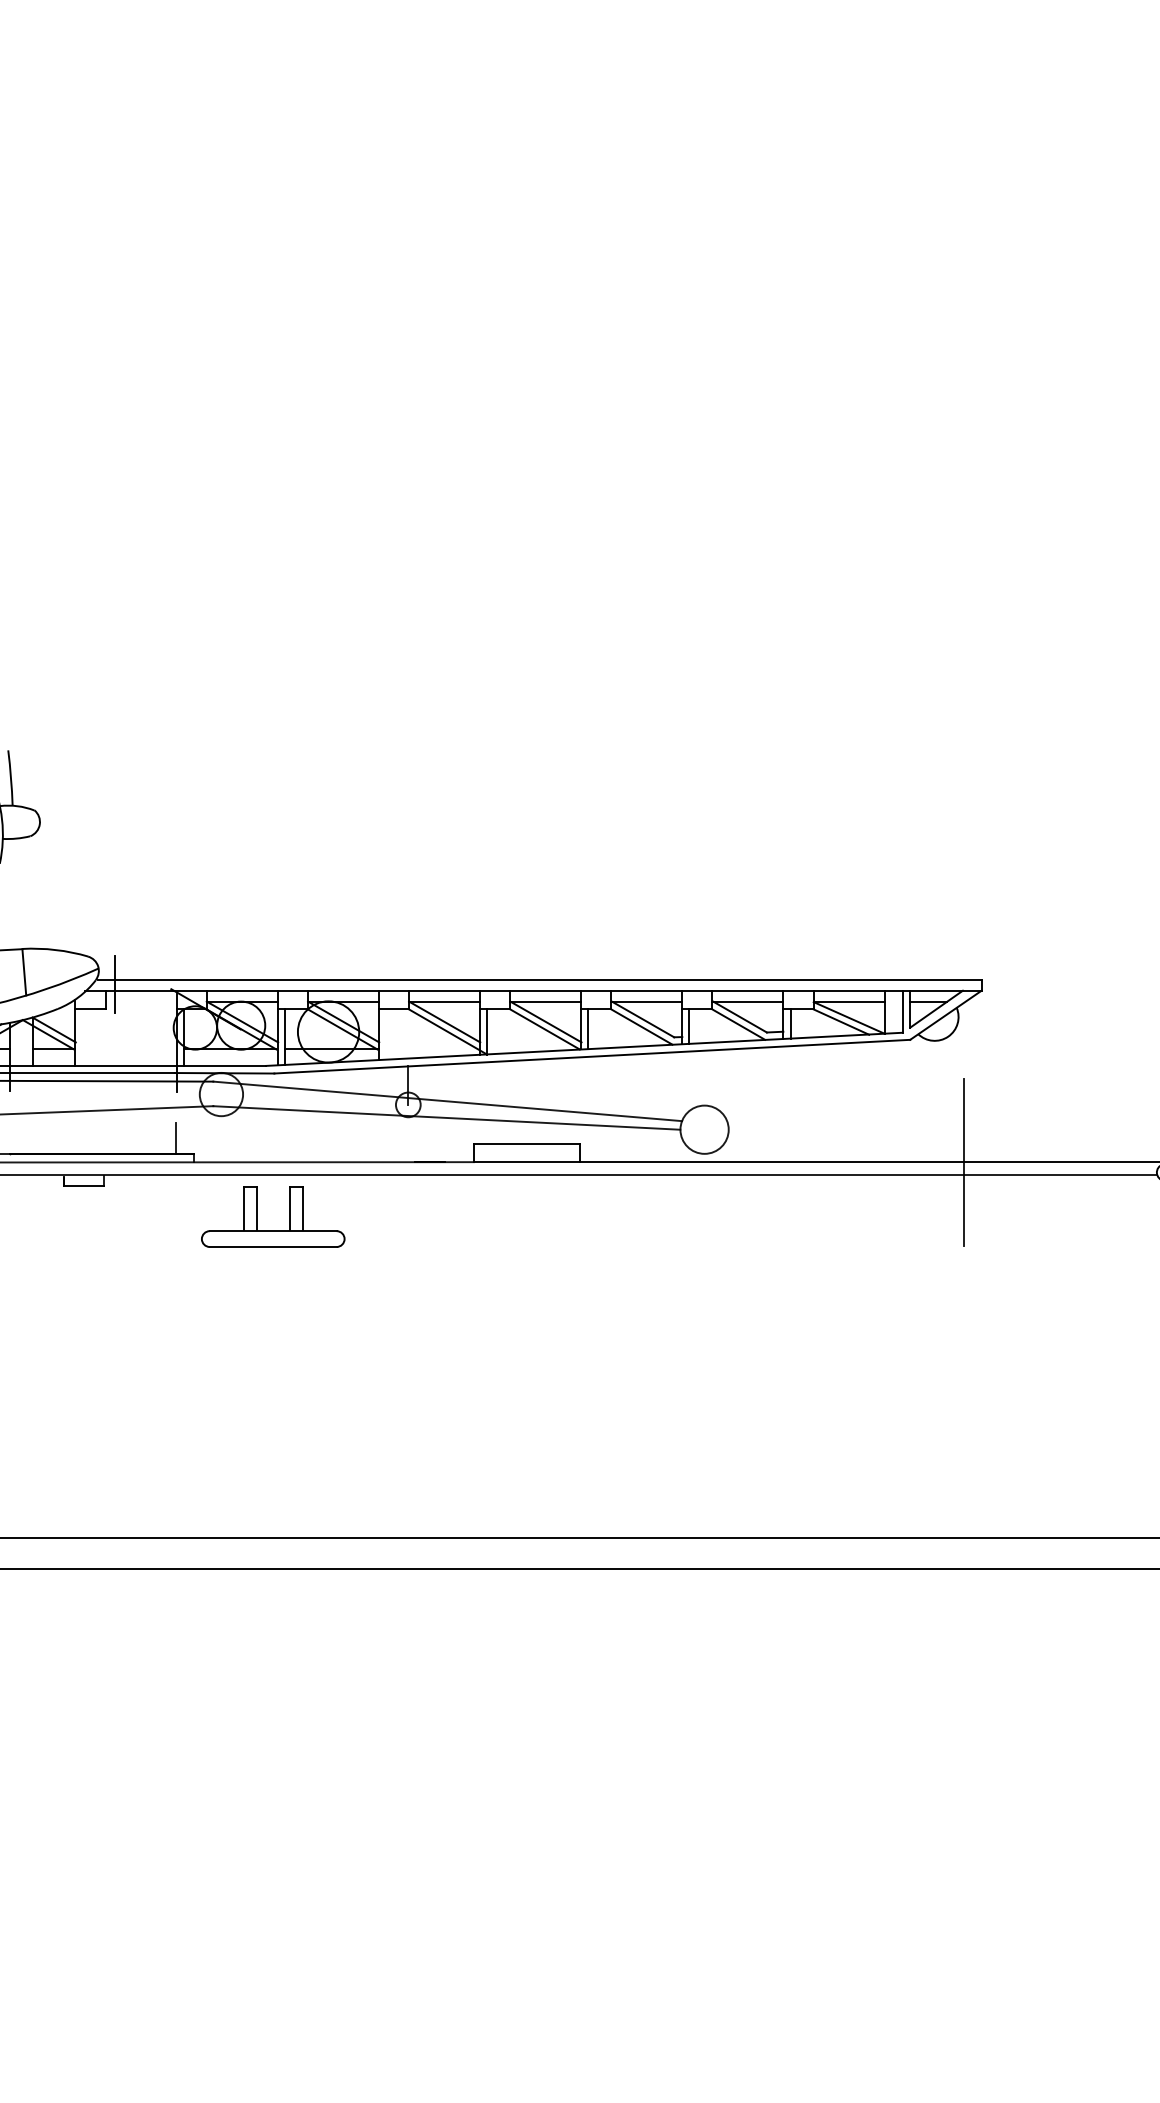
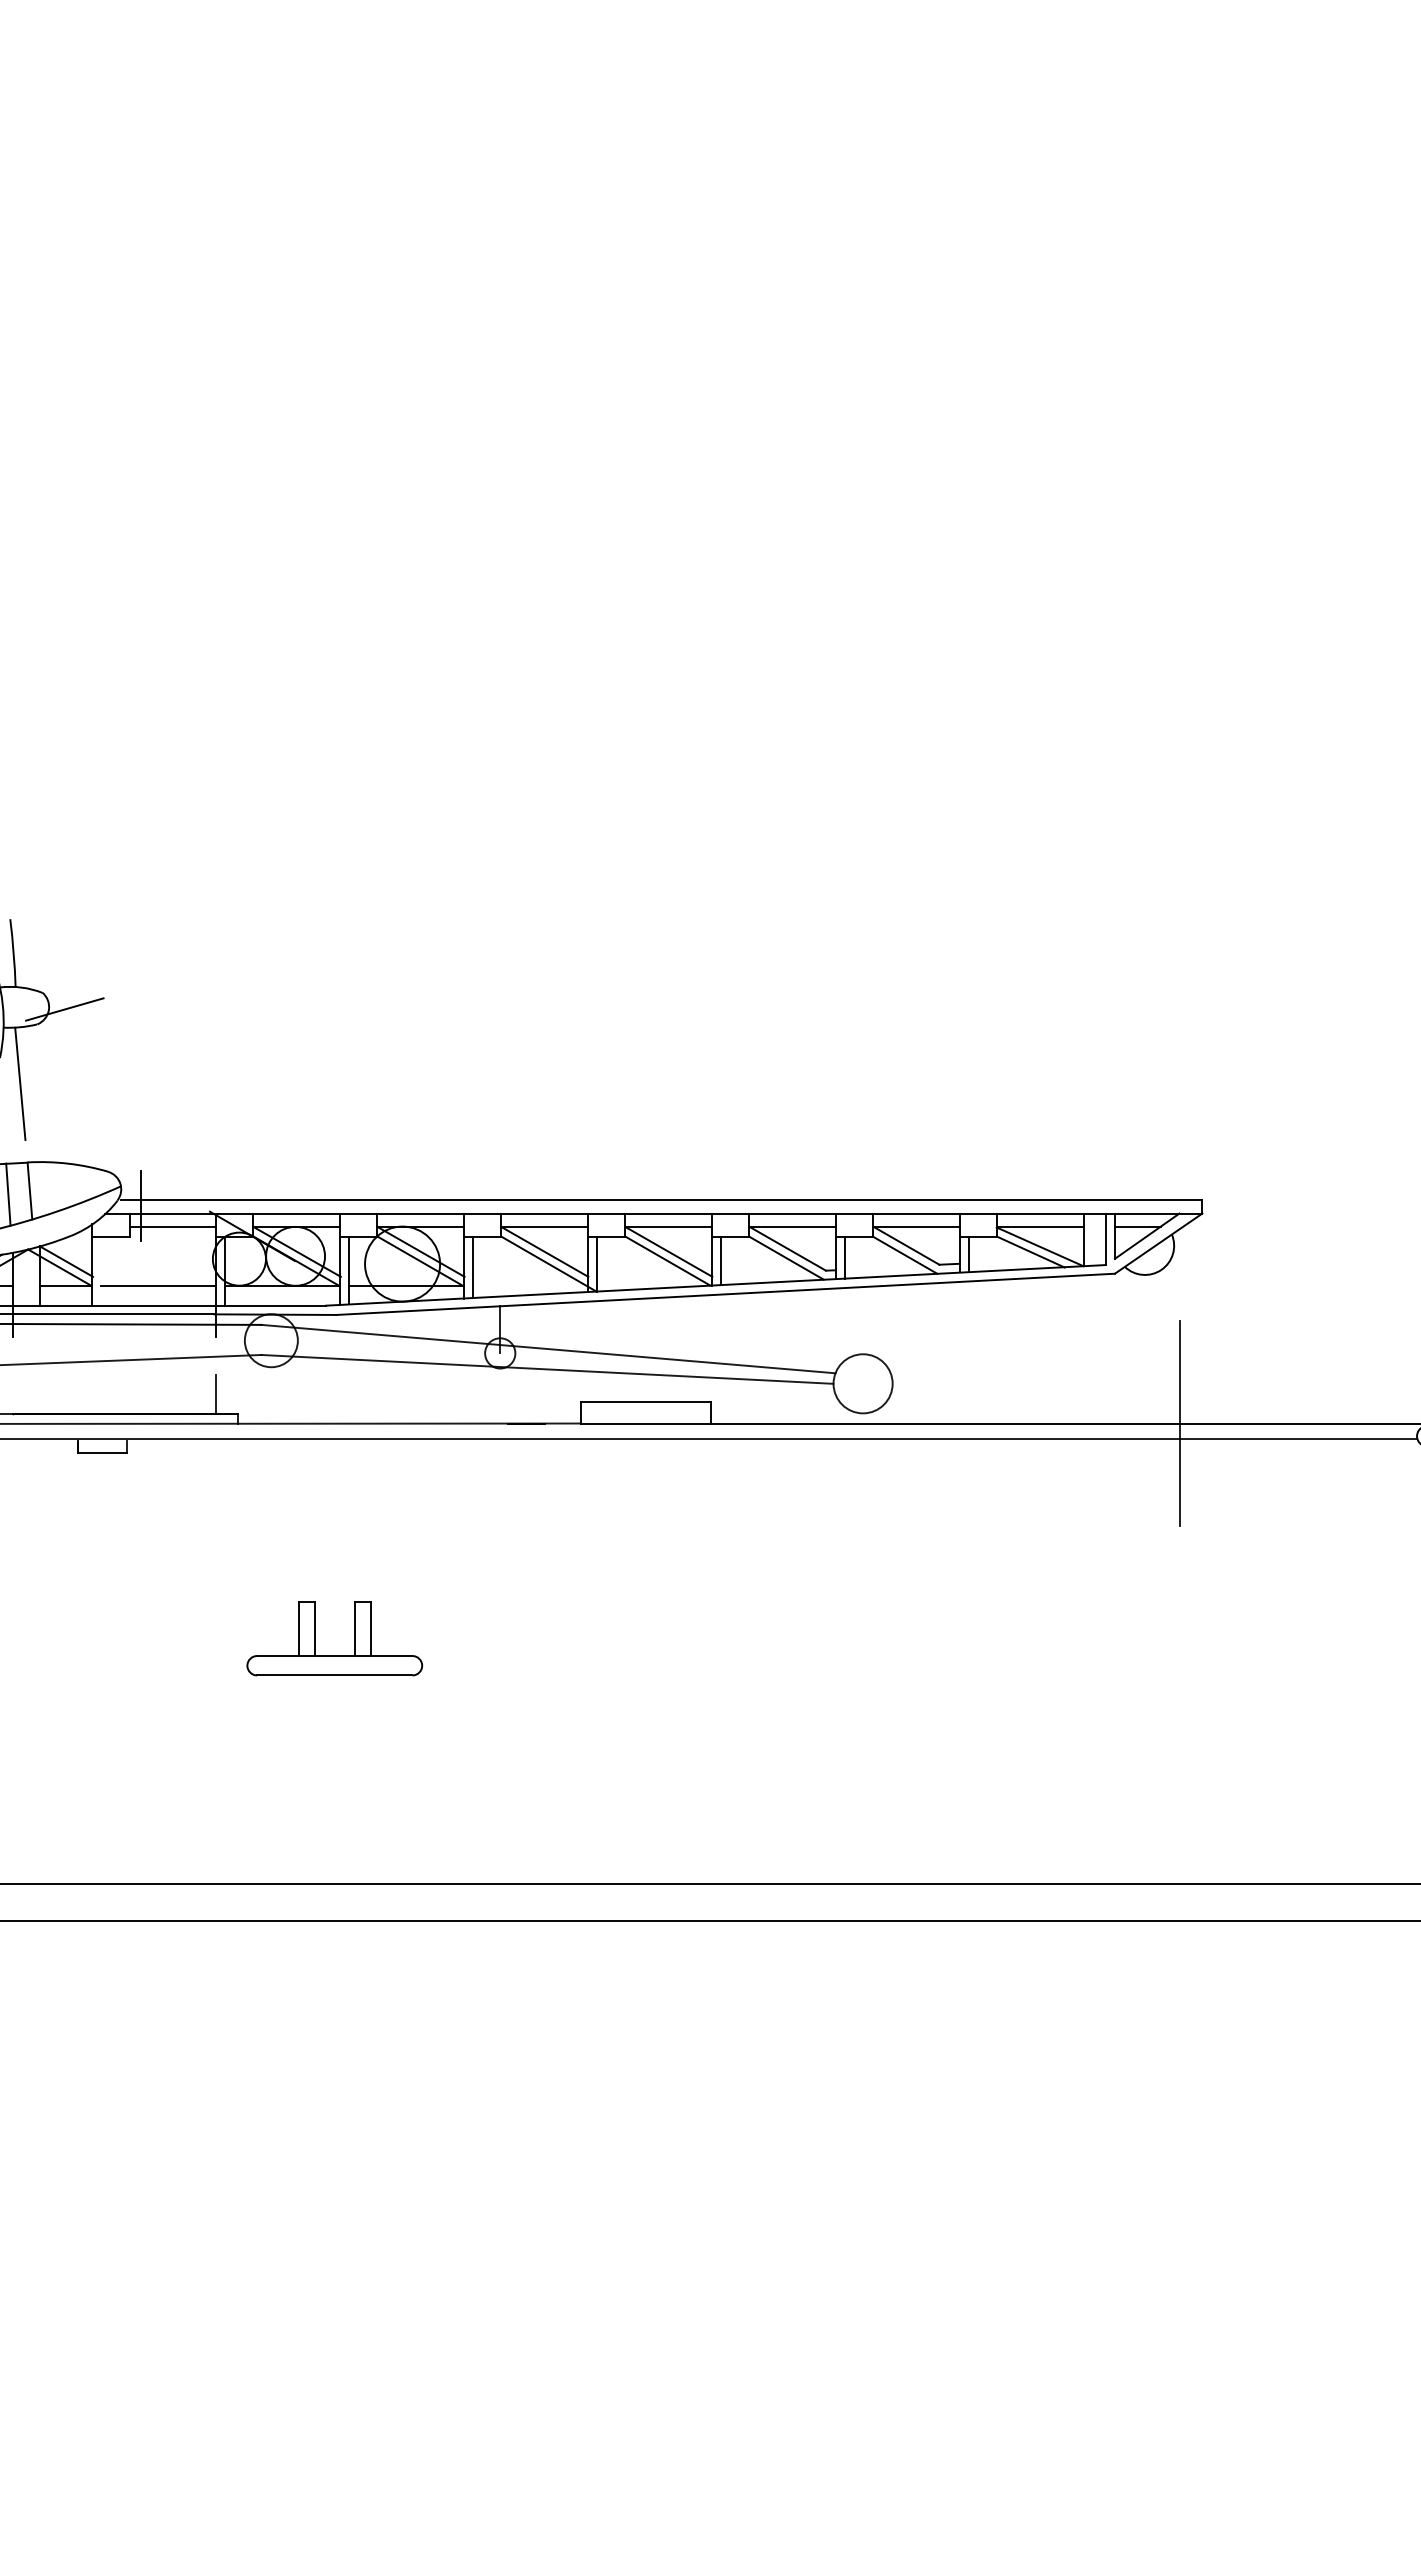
line: (52, 824) -> (64, 1009), added
line: (16, 884) -> (20, 1083), added
line: (6, 975) -> (8, 1194), added
line: (140, 1001) -> (172, 1226), added
line: (385, 1034) -> (472, 1267), added
line: (128, 1049) -> (157, 1285), added
part: (272, 1230) -> (334, 1655), moved

